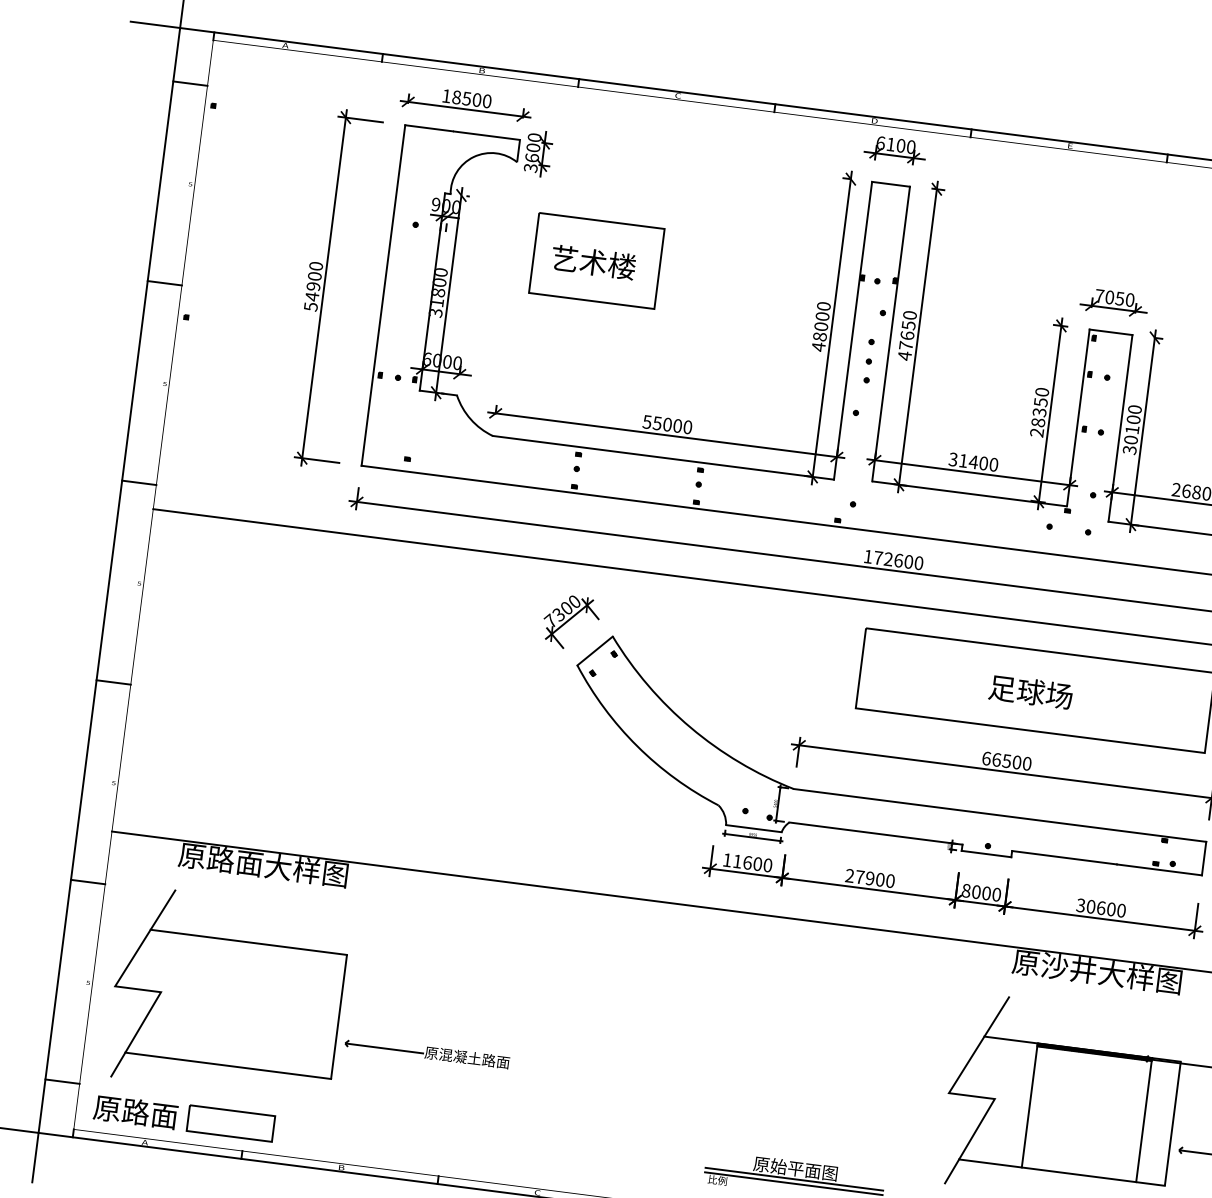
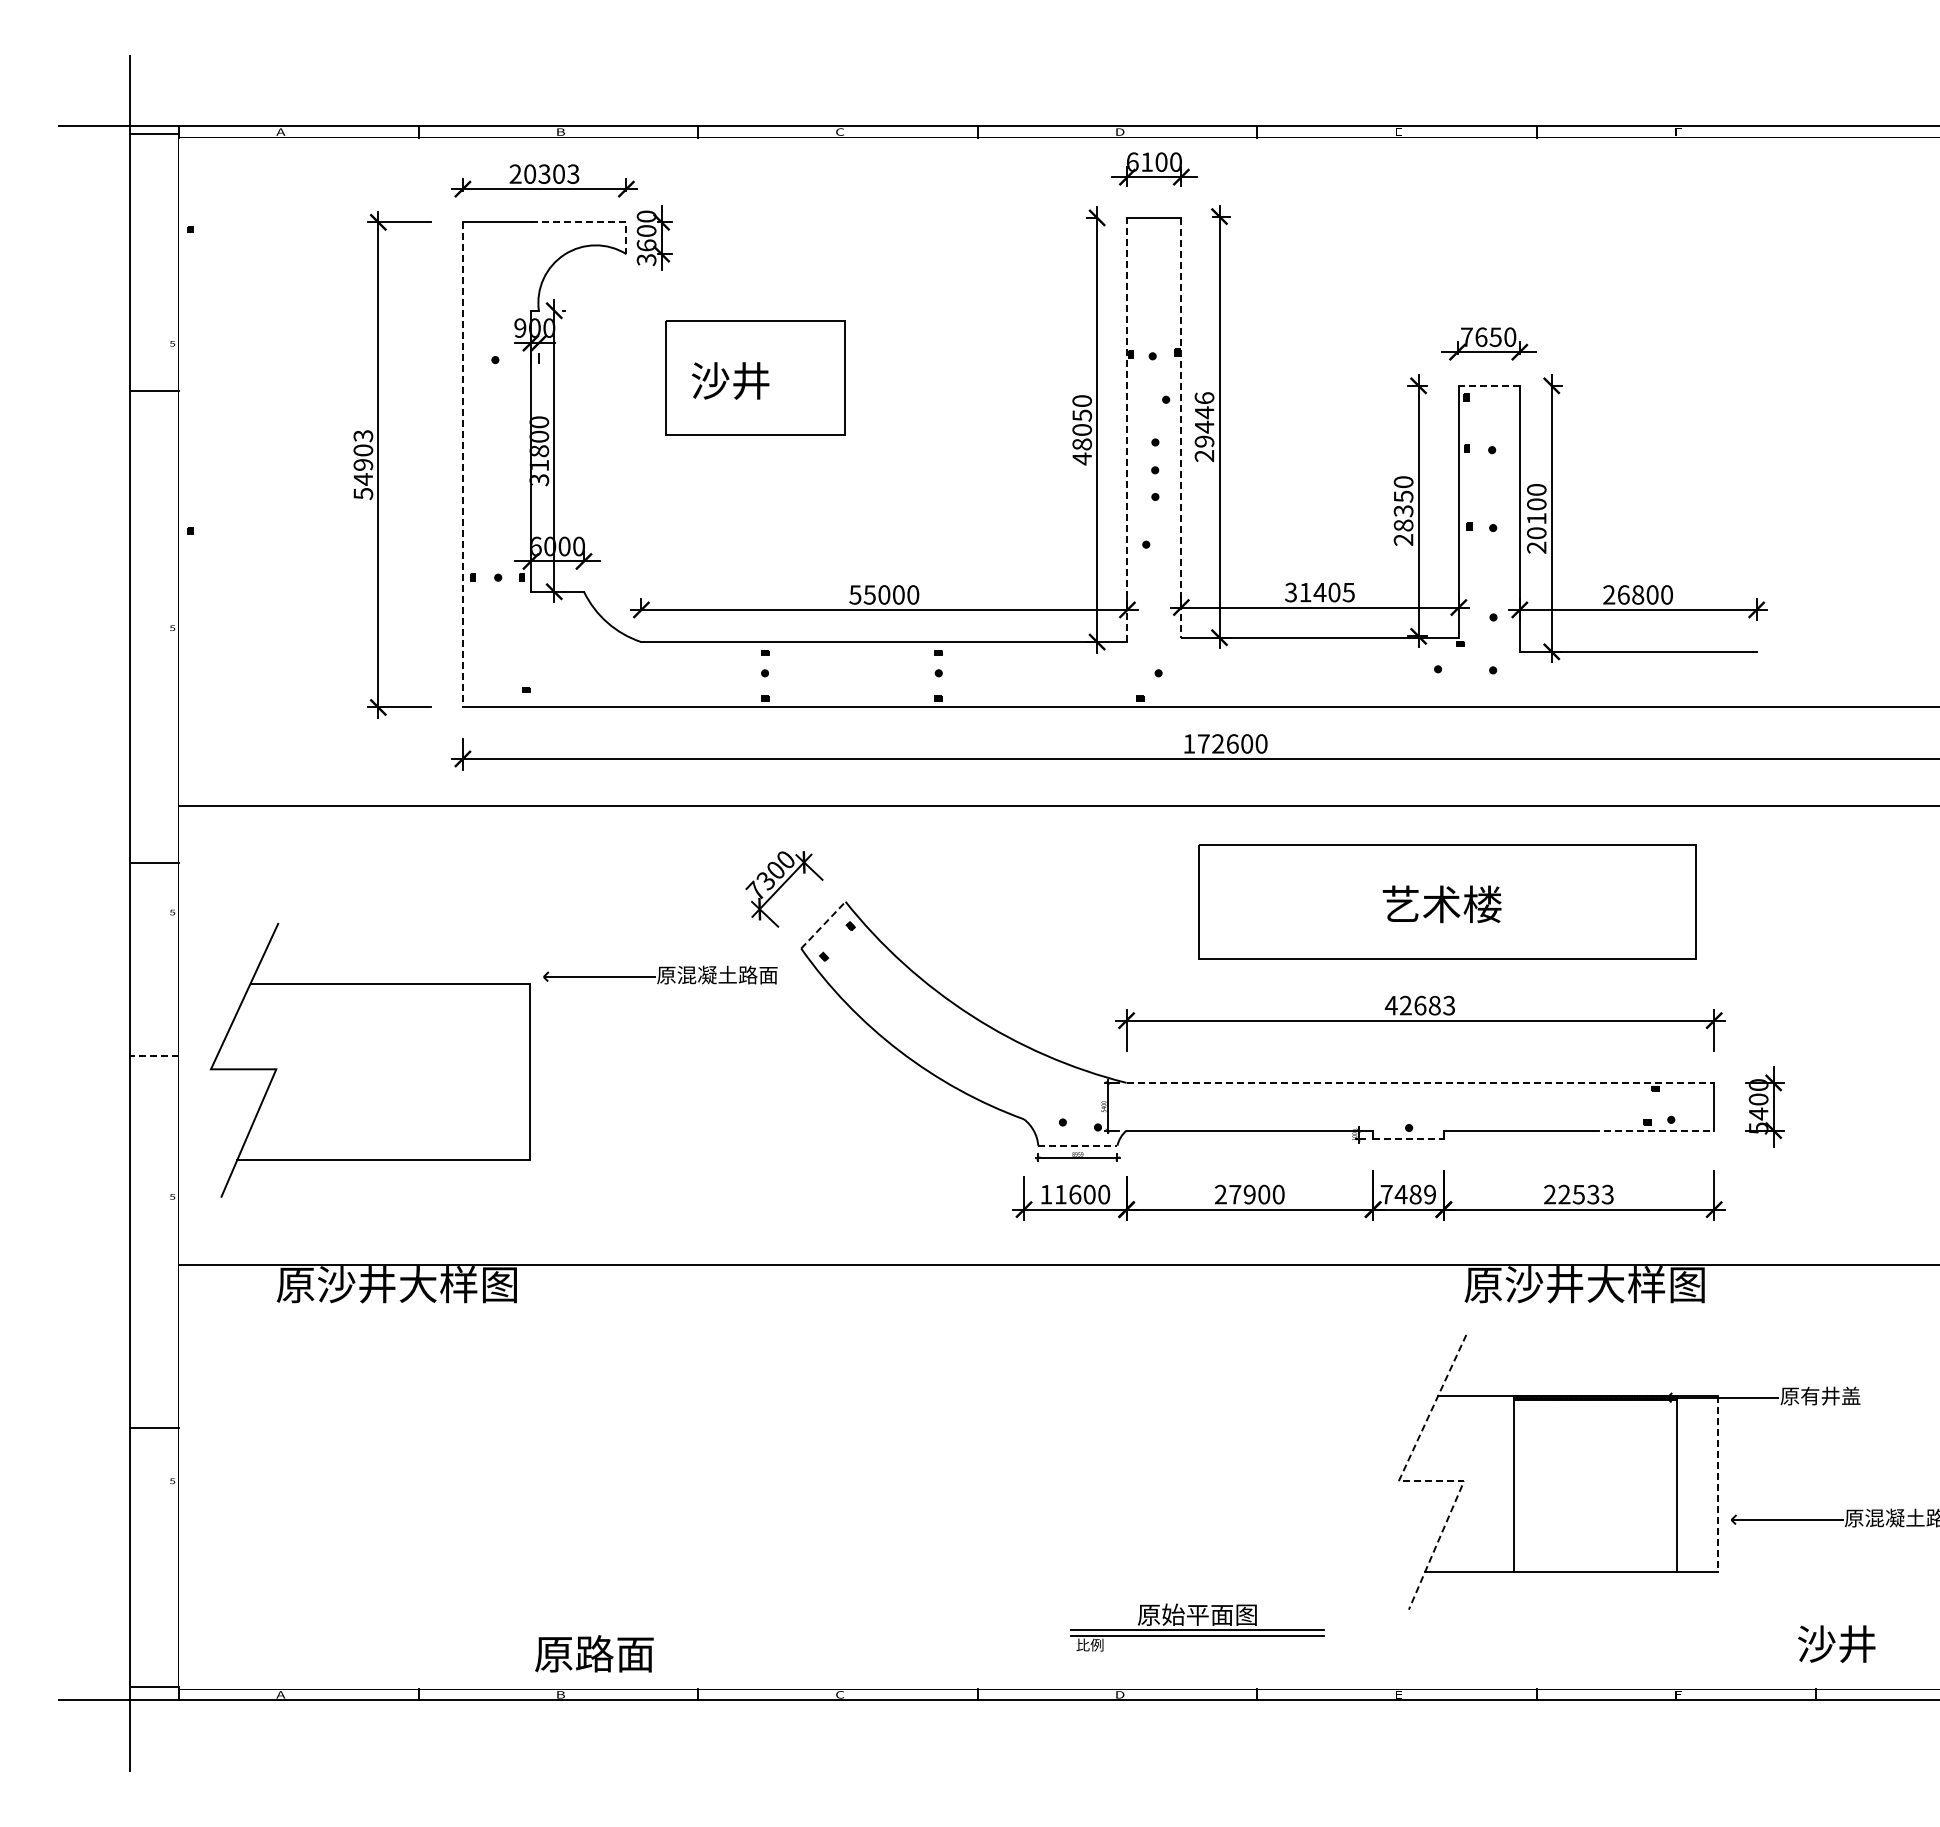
line: (189, 83) -> (153, 133), moved
text: (466, 98) -> (544, 173), 18500 -> 20303
line: (498, 137) -> (595, 222), solid -> dashed
text: (592, 262) -> (750, 380), 艺术楼 -> 沙井
text: (316, 266) -> (363, 436), 54900 -> 54903
line: (164, 282) -> (153, 390), moved
line: (383, 295) -> (462, 464), solid -> dashed
text: (1109, 296) -> (1481, 336), 7050 -> 7650
text: (822, 316) -> (1081, 415), 48000 -> 48050
line: (853, 330) -> (1127, 429), solid -> dashed
line: (1110, 332) -> (1488, 385), solid -> dashed
line: (891, 333) -> (1181, 427), solid -> dashed
text: (907, 335) -> (1204, 427), 47650 -> 29446
text: (1129, 450) -> (1536, 547), 30100 -> 20100
text: (993, 464) -> (1348, 592), 31400 -> 31405
line: (138, 482) -> (153, 863), moved
line: (595, 650) -> (823, 924), solid -> dashed
line: (113, 682) -> (153, 1055), solid -> dashed
text: (1030, 692) -> (1441, 904), 足球场 -> 艺术楼
text: (1006, 761) -> (1419, 1005), 66500 -> 42683
line: (1000, 815) -> (1420, 1082), solid -> dashed
line: (753, 828) -> (1077, 1145), solid -> dashed
line: (986, 854) -> (1408, 1139), solid -> dashed
text: (235, 861) -> (356, 1284), 原路面大样图 -> 原沙井大样图
line: (1159, 869) -> (1653, 1130), solid -> dashed
line: (87, 882) -> (153, 1428), moved
text: (981, 892) -> (1408, 1194), 8000 -> 7489
text: (1100, 907) -> (1578, 1194), 30600 -> 22533
part: (227, 993) -> (369, 1059), moved
part: (427, 1052) -> (660, 974), moved
line: (61, 1081) -> (153, 1687), moved
line: (964, 1095) -> (1420, 1481), solid -> dashed
text: (135, 1111) -> (594, 1653), moved
part: (230, 1123) -> (397, 1652), removed
line: (1173, 1124) -> (1718, 1484), solid -> dashed

